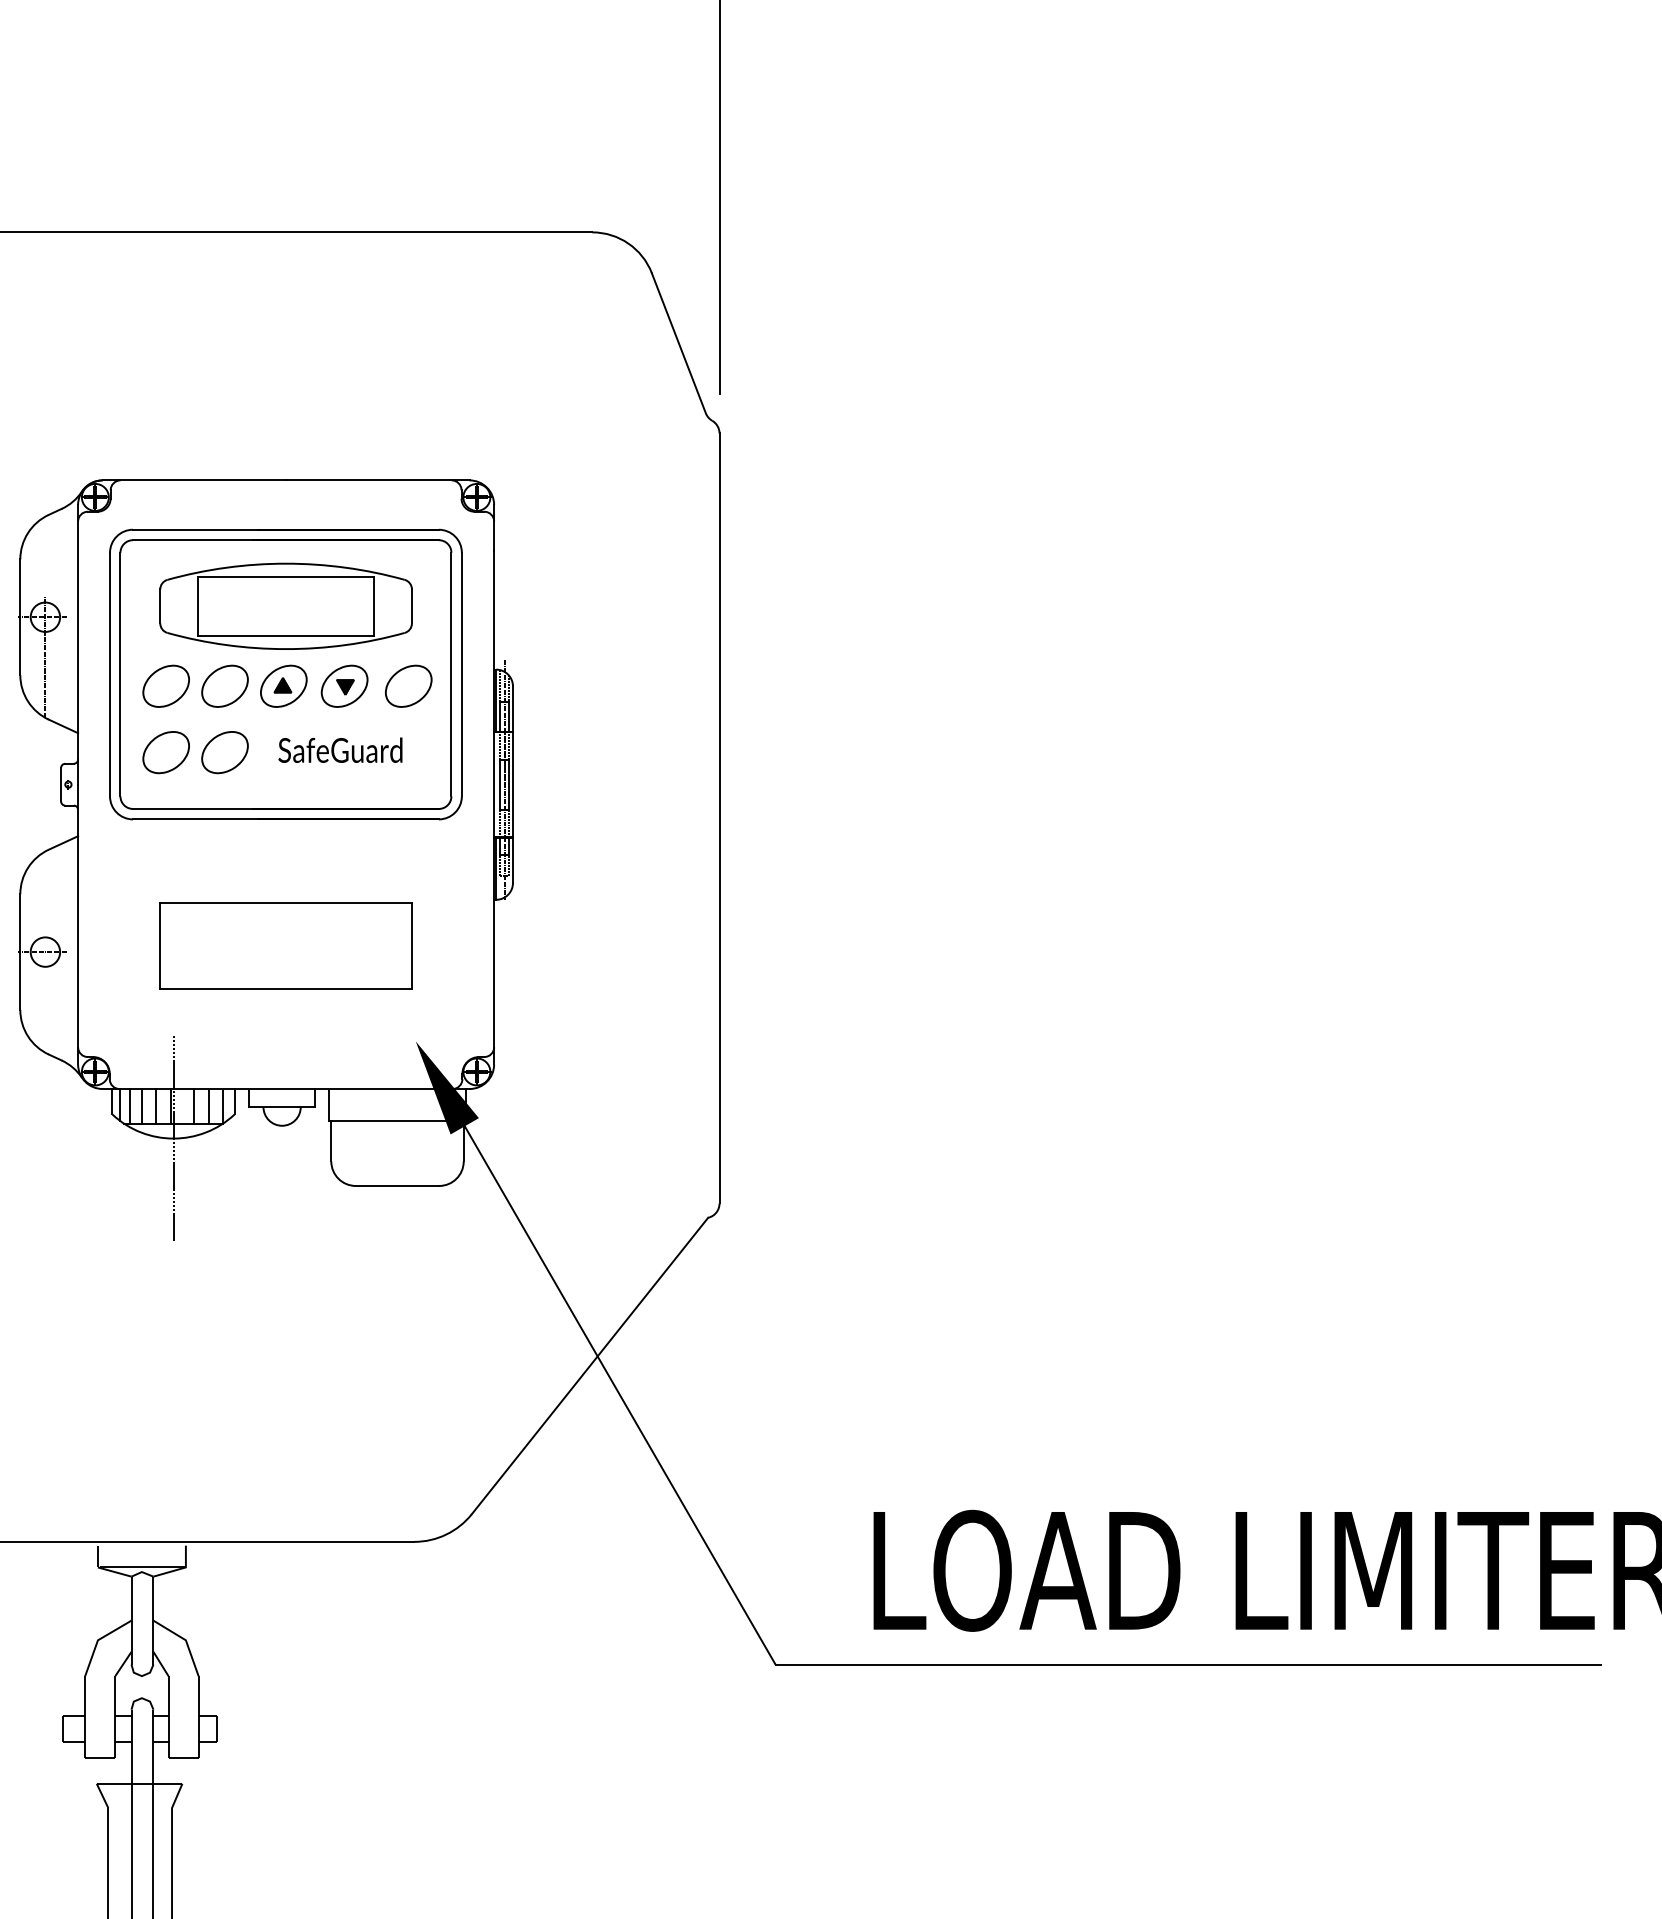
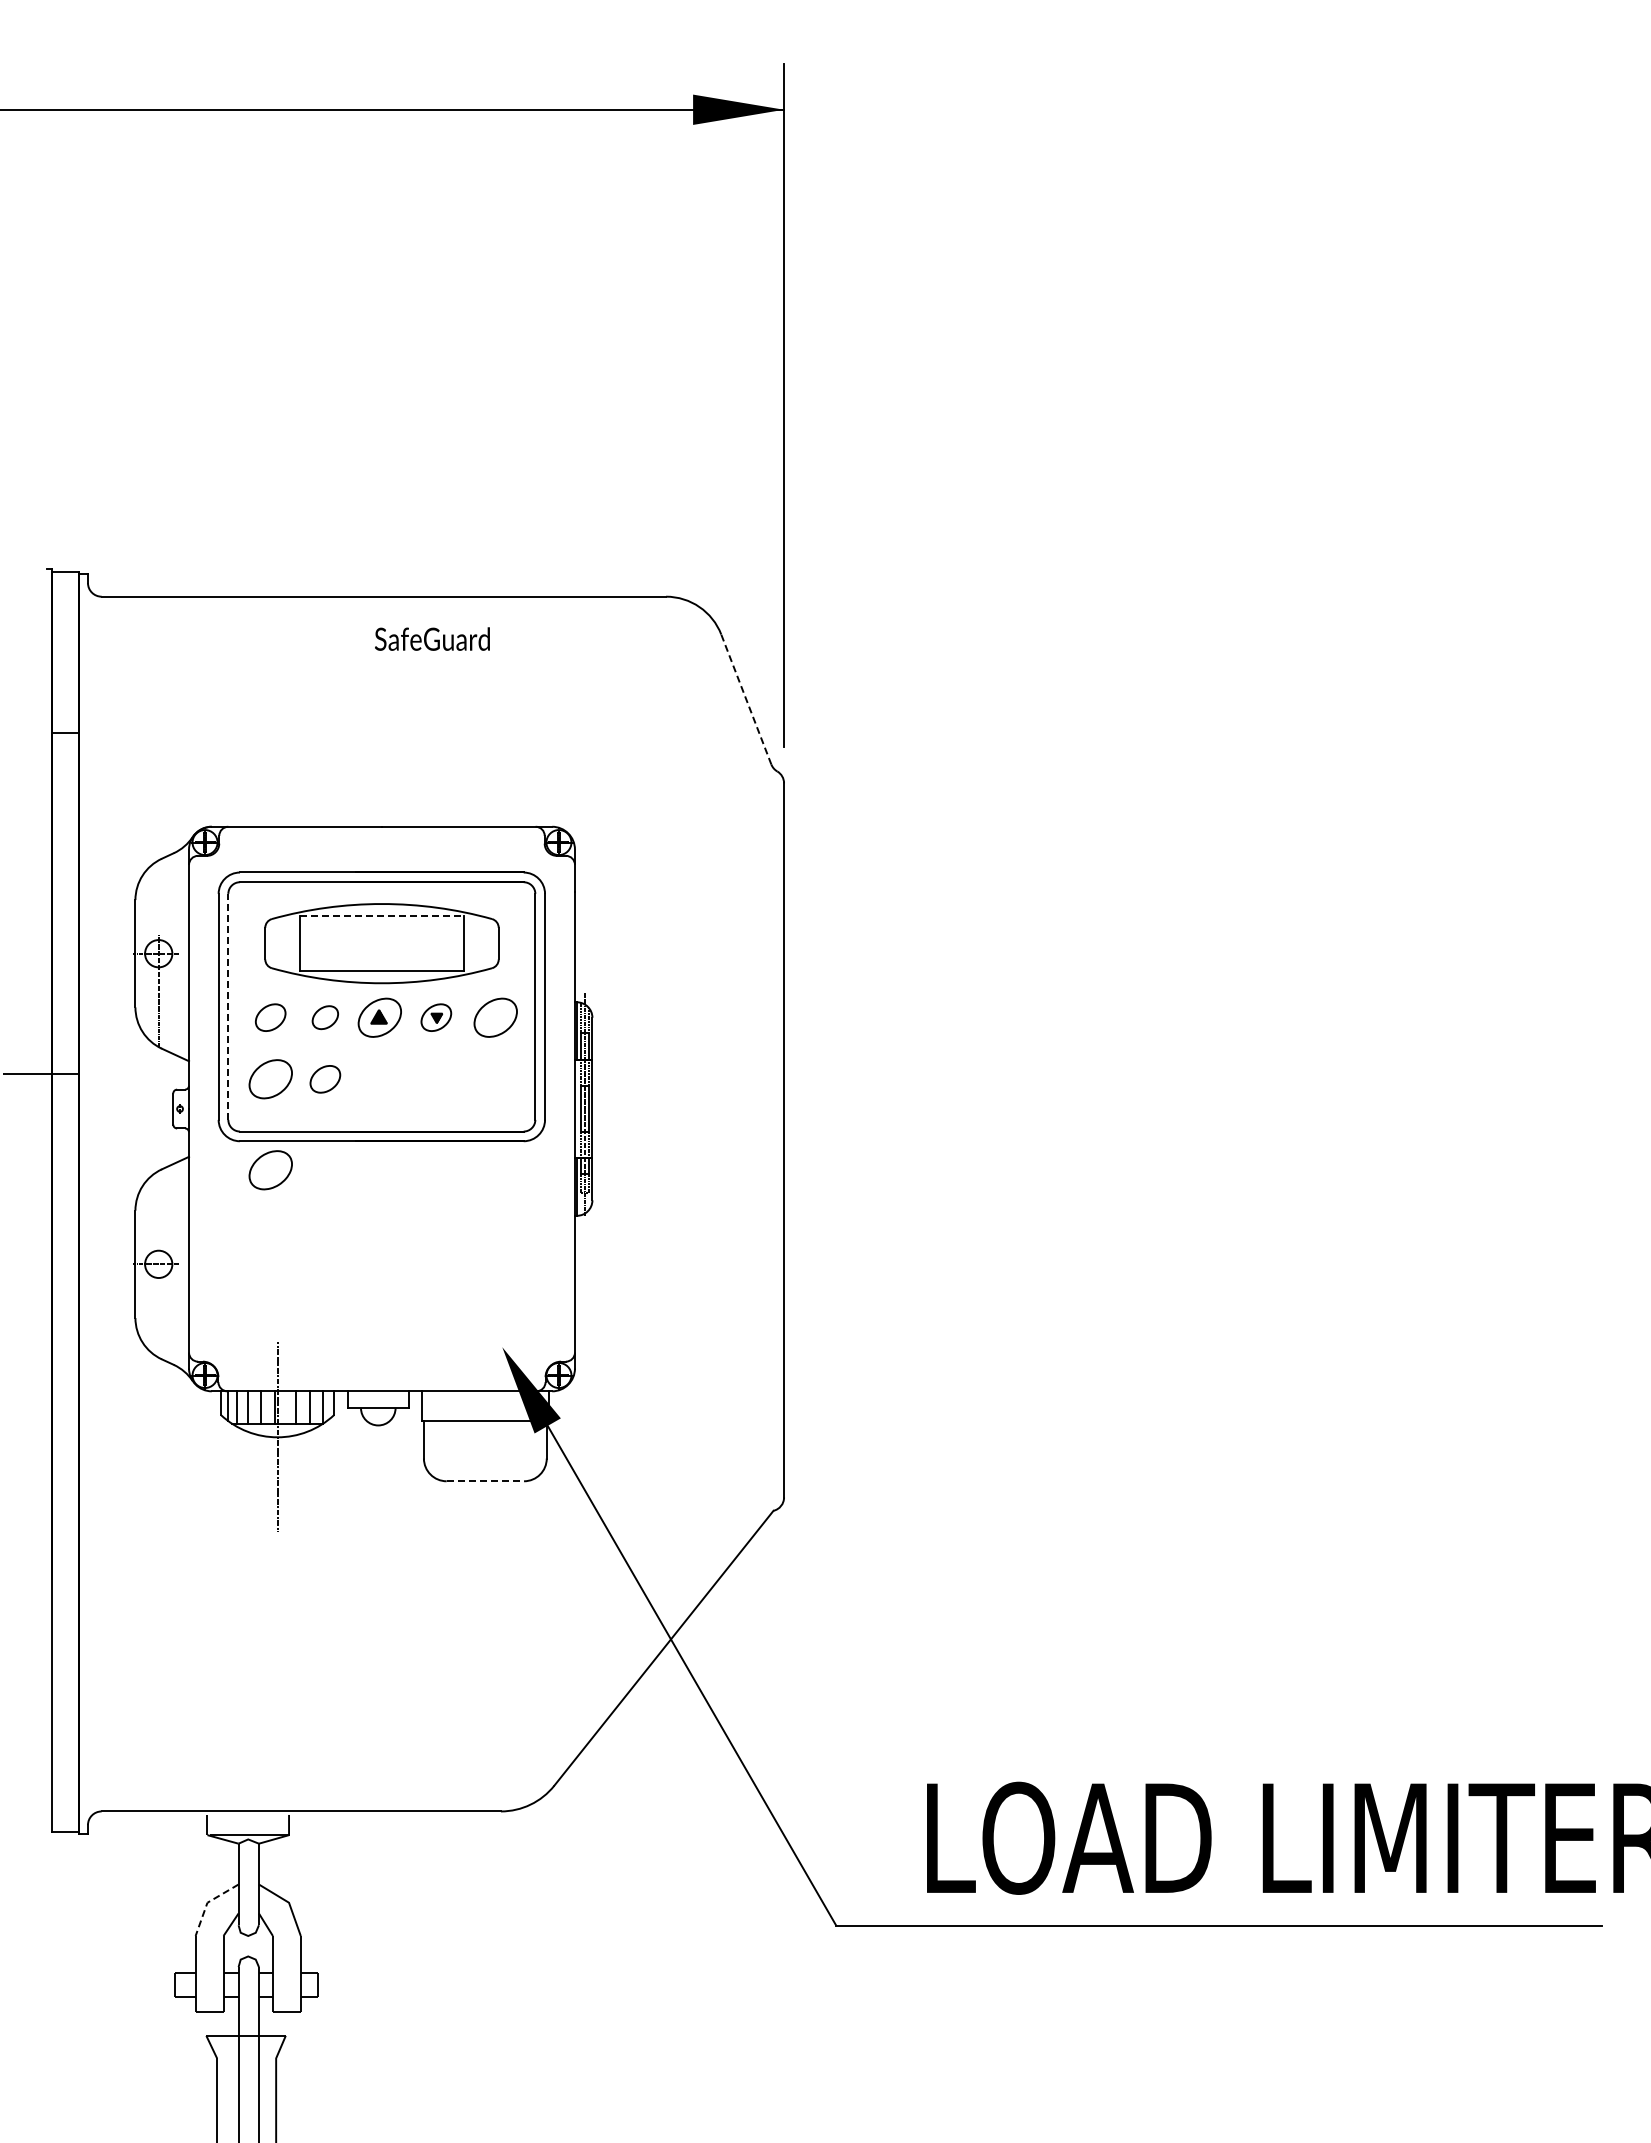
line: (679, 343) -> (746, 699), solid -> dashed
line: (285, 577) -> (381, 916), solid -> dashed
line: (120, 674) -> (228, 1006), solid -> dashed
part: (165, 686) -> (270, 1017), size x0.7
part: (225, 686) -> (325, 1017), size x0.6
part: (344, 686) -> (436, 1017), size x0.7
text: (340, 749) -> (432, 638), moved
part: (225, 752) -> (325, 1079), size x0.7
part: (165, 850) -> (270, 1170), added
part: (285, 945) -> (381, 1258), removed
line: (397, 1186) -> (485, 1481), solid -> dashed
line: (98, 1640) -> (207, 1902), solid -> dashed

